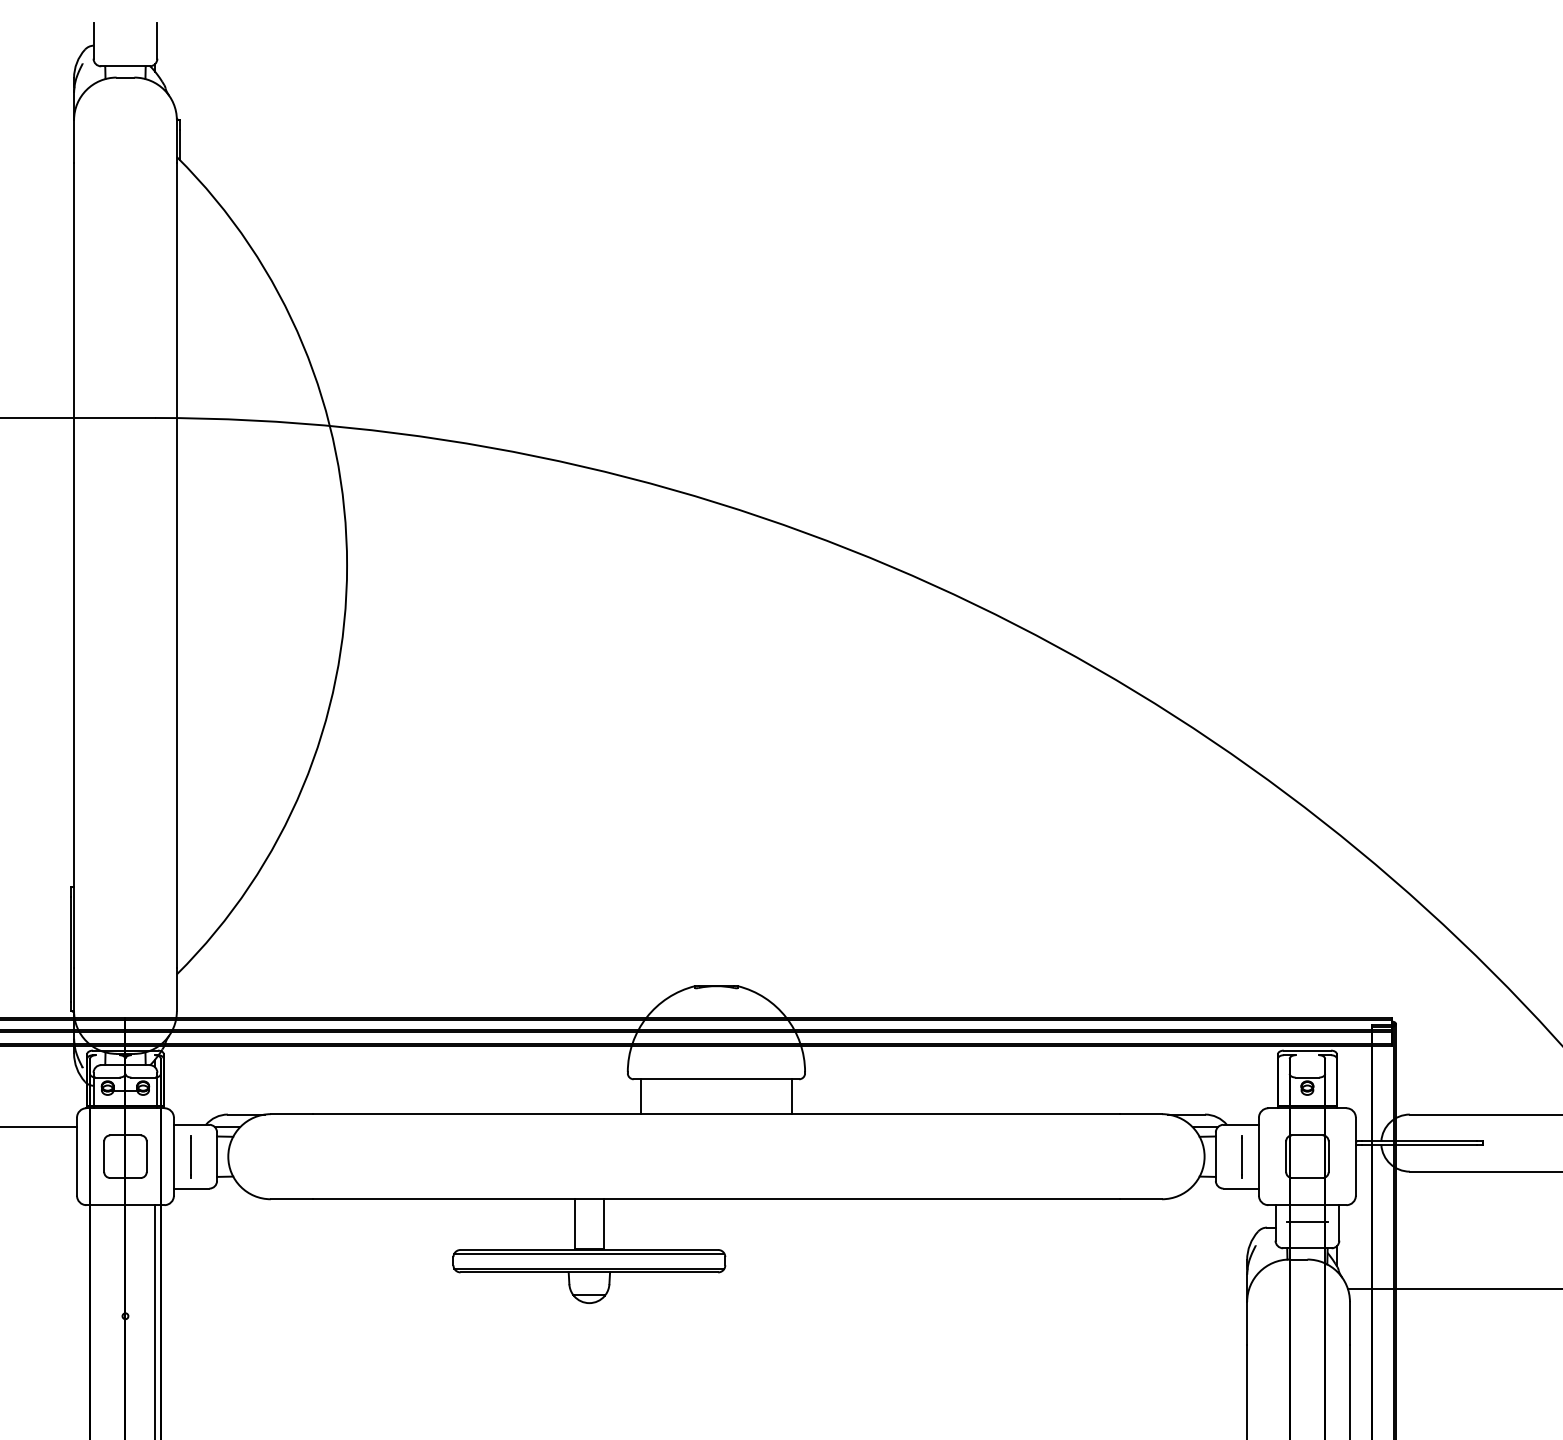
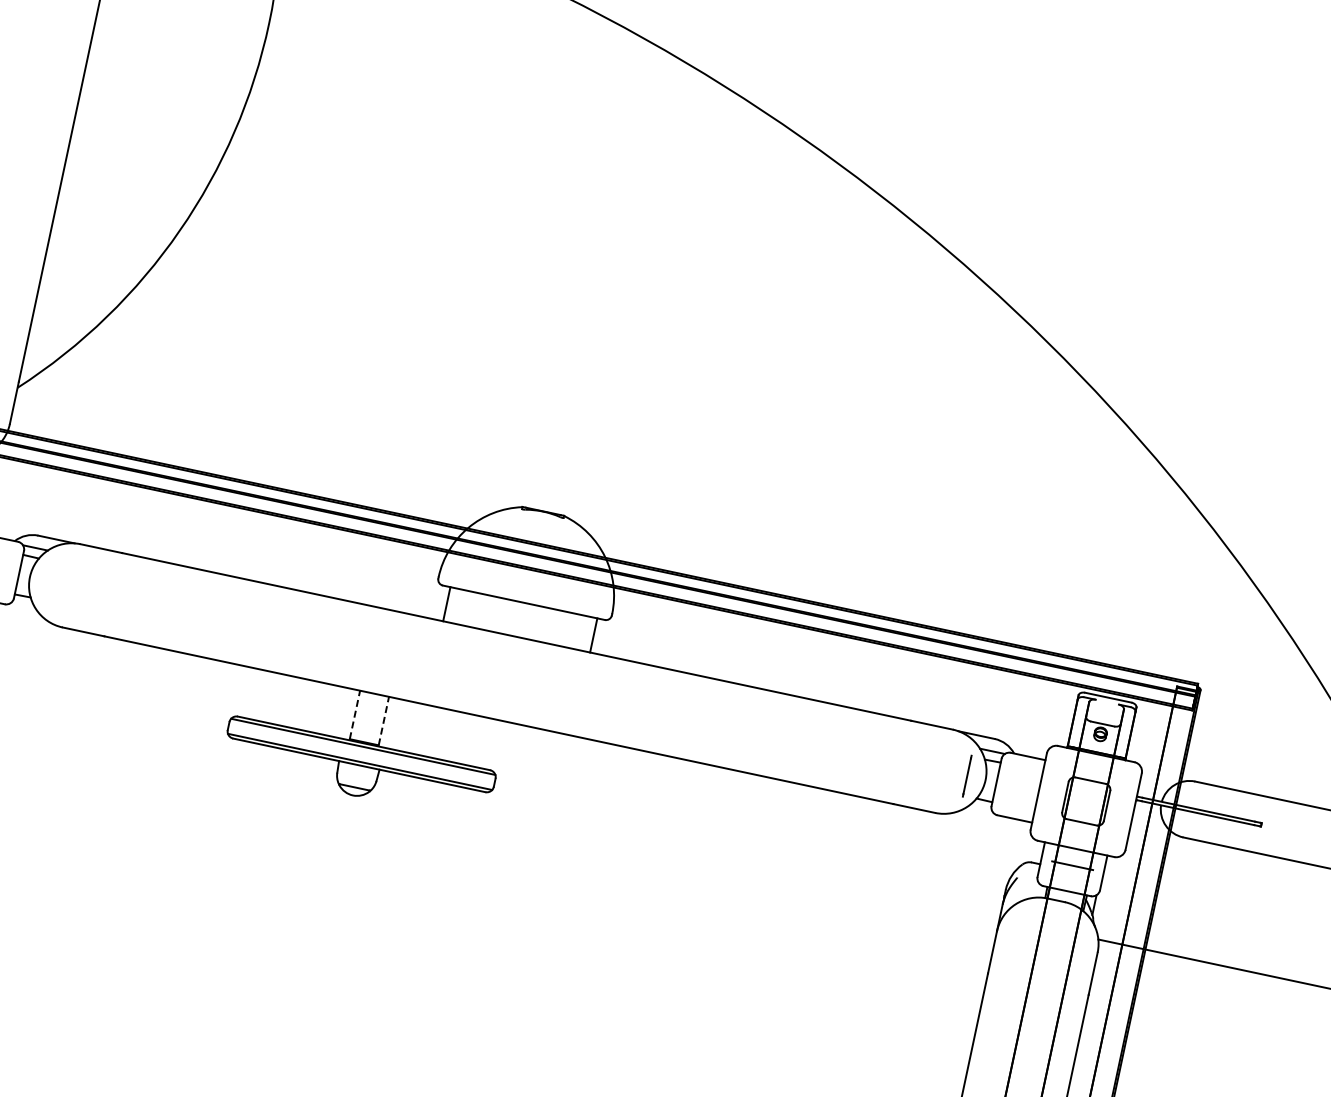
line: (1241, 1156) -> (966, 775), moved
line: (574, 1224) -> (354, 715), solid -> dashed
line: (604, 1224) -> (384, 721), solid -> dashed

